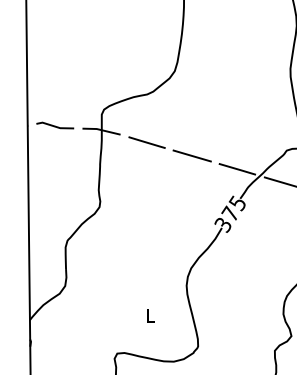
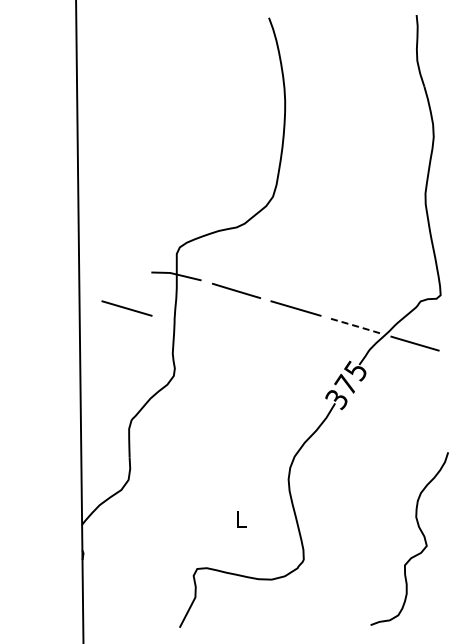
line: (55, 125) -> (115, 268), removed
line: (63, 155) -> (126, 308), added
line: (238, 169) -> (356, 326), solid -> dashed

